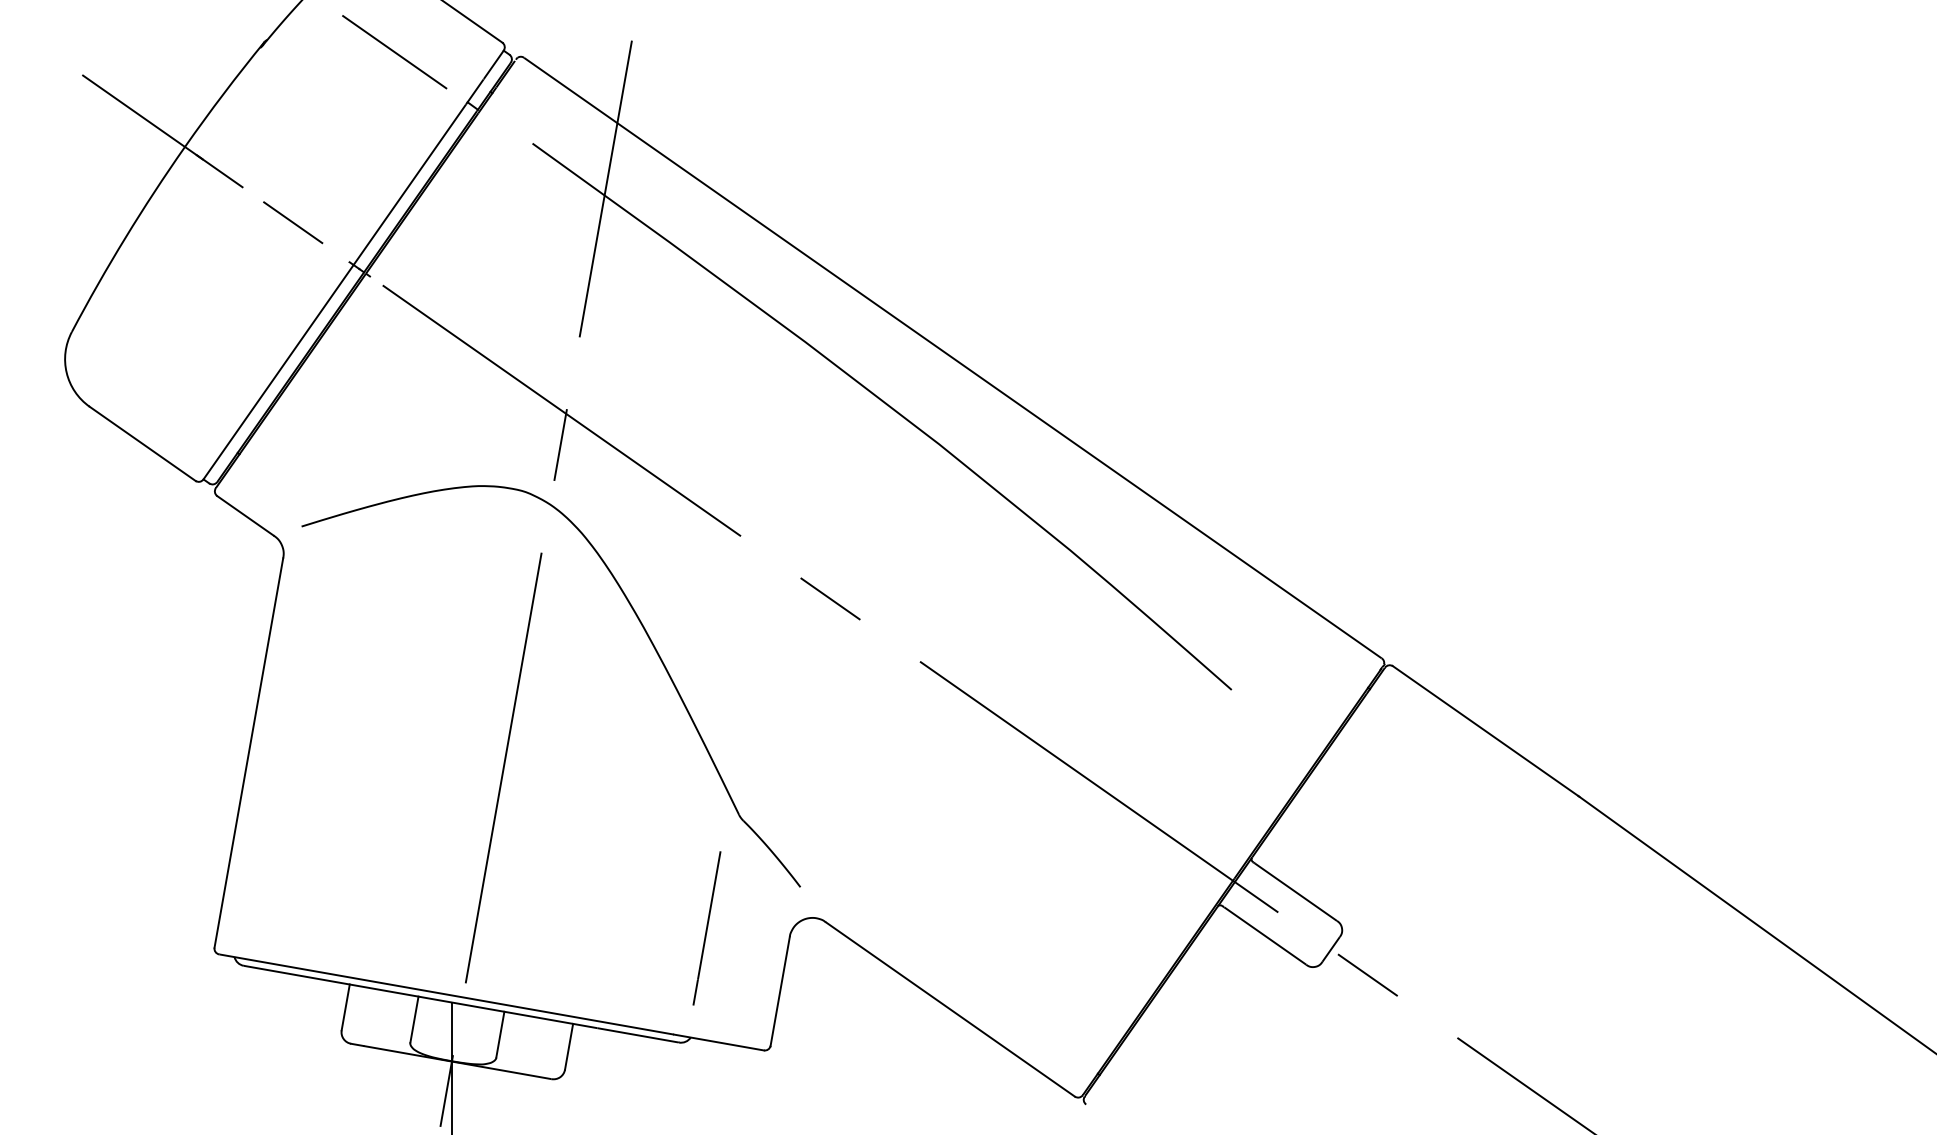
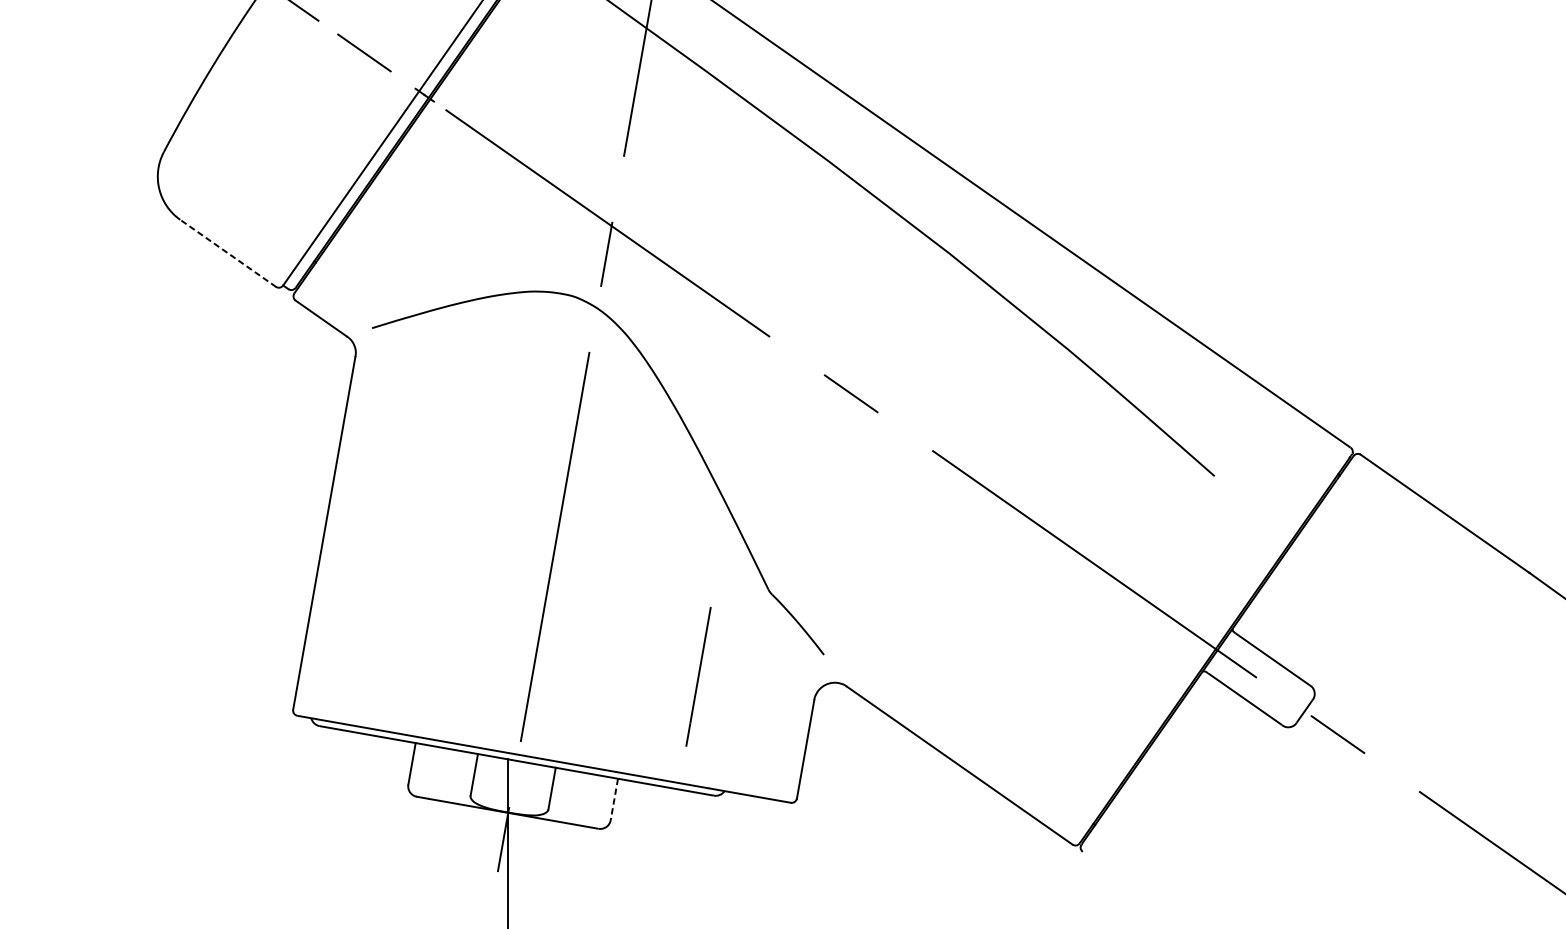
line: (142, 443) -> (227, 252), solid -> dashed
line: (706, 928) -> (698, 676), moved
line: (569, 1047) -> (614, 800), solid -> dashed

